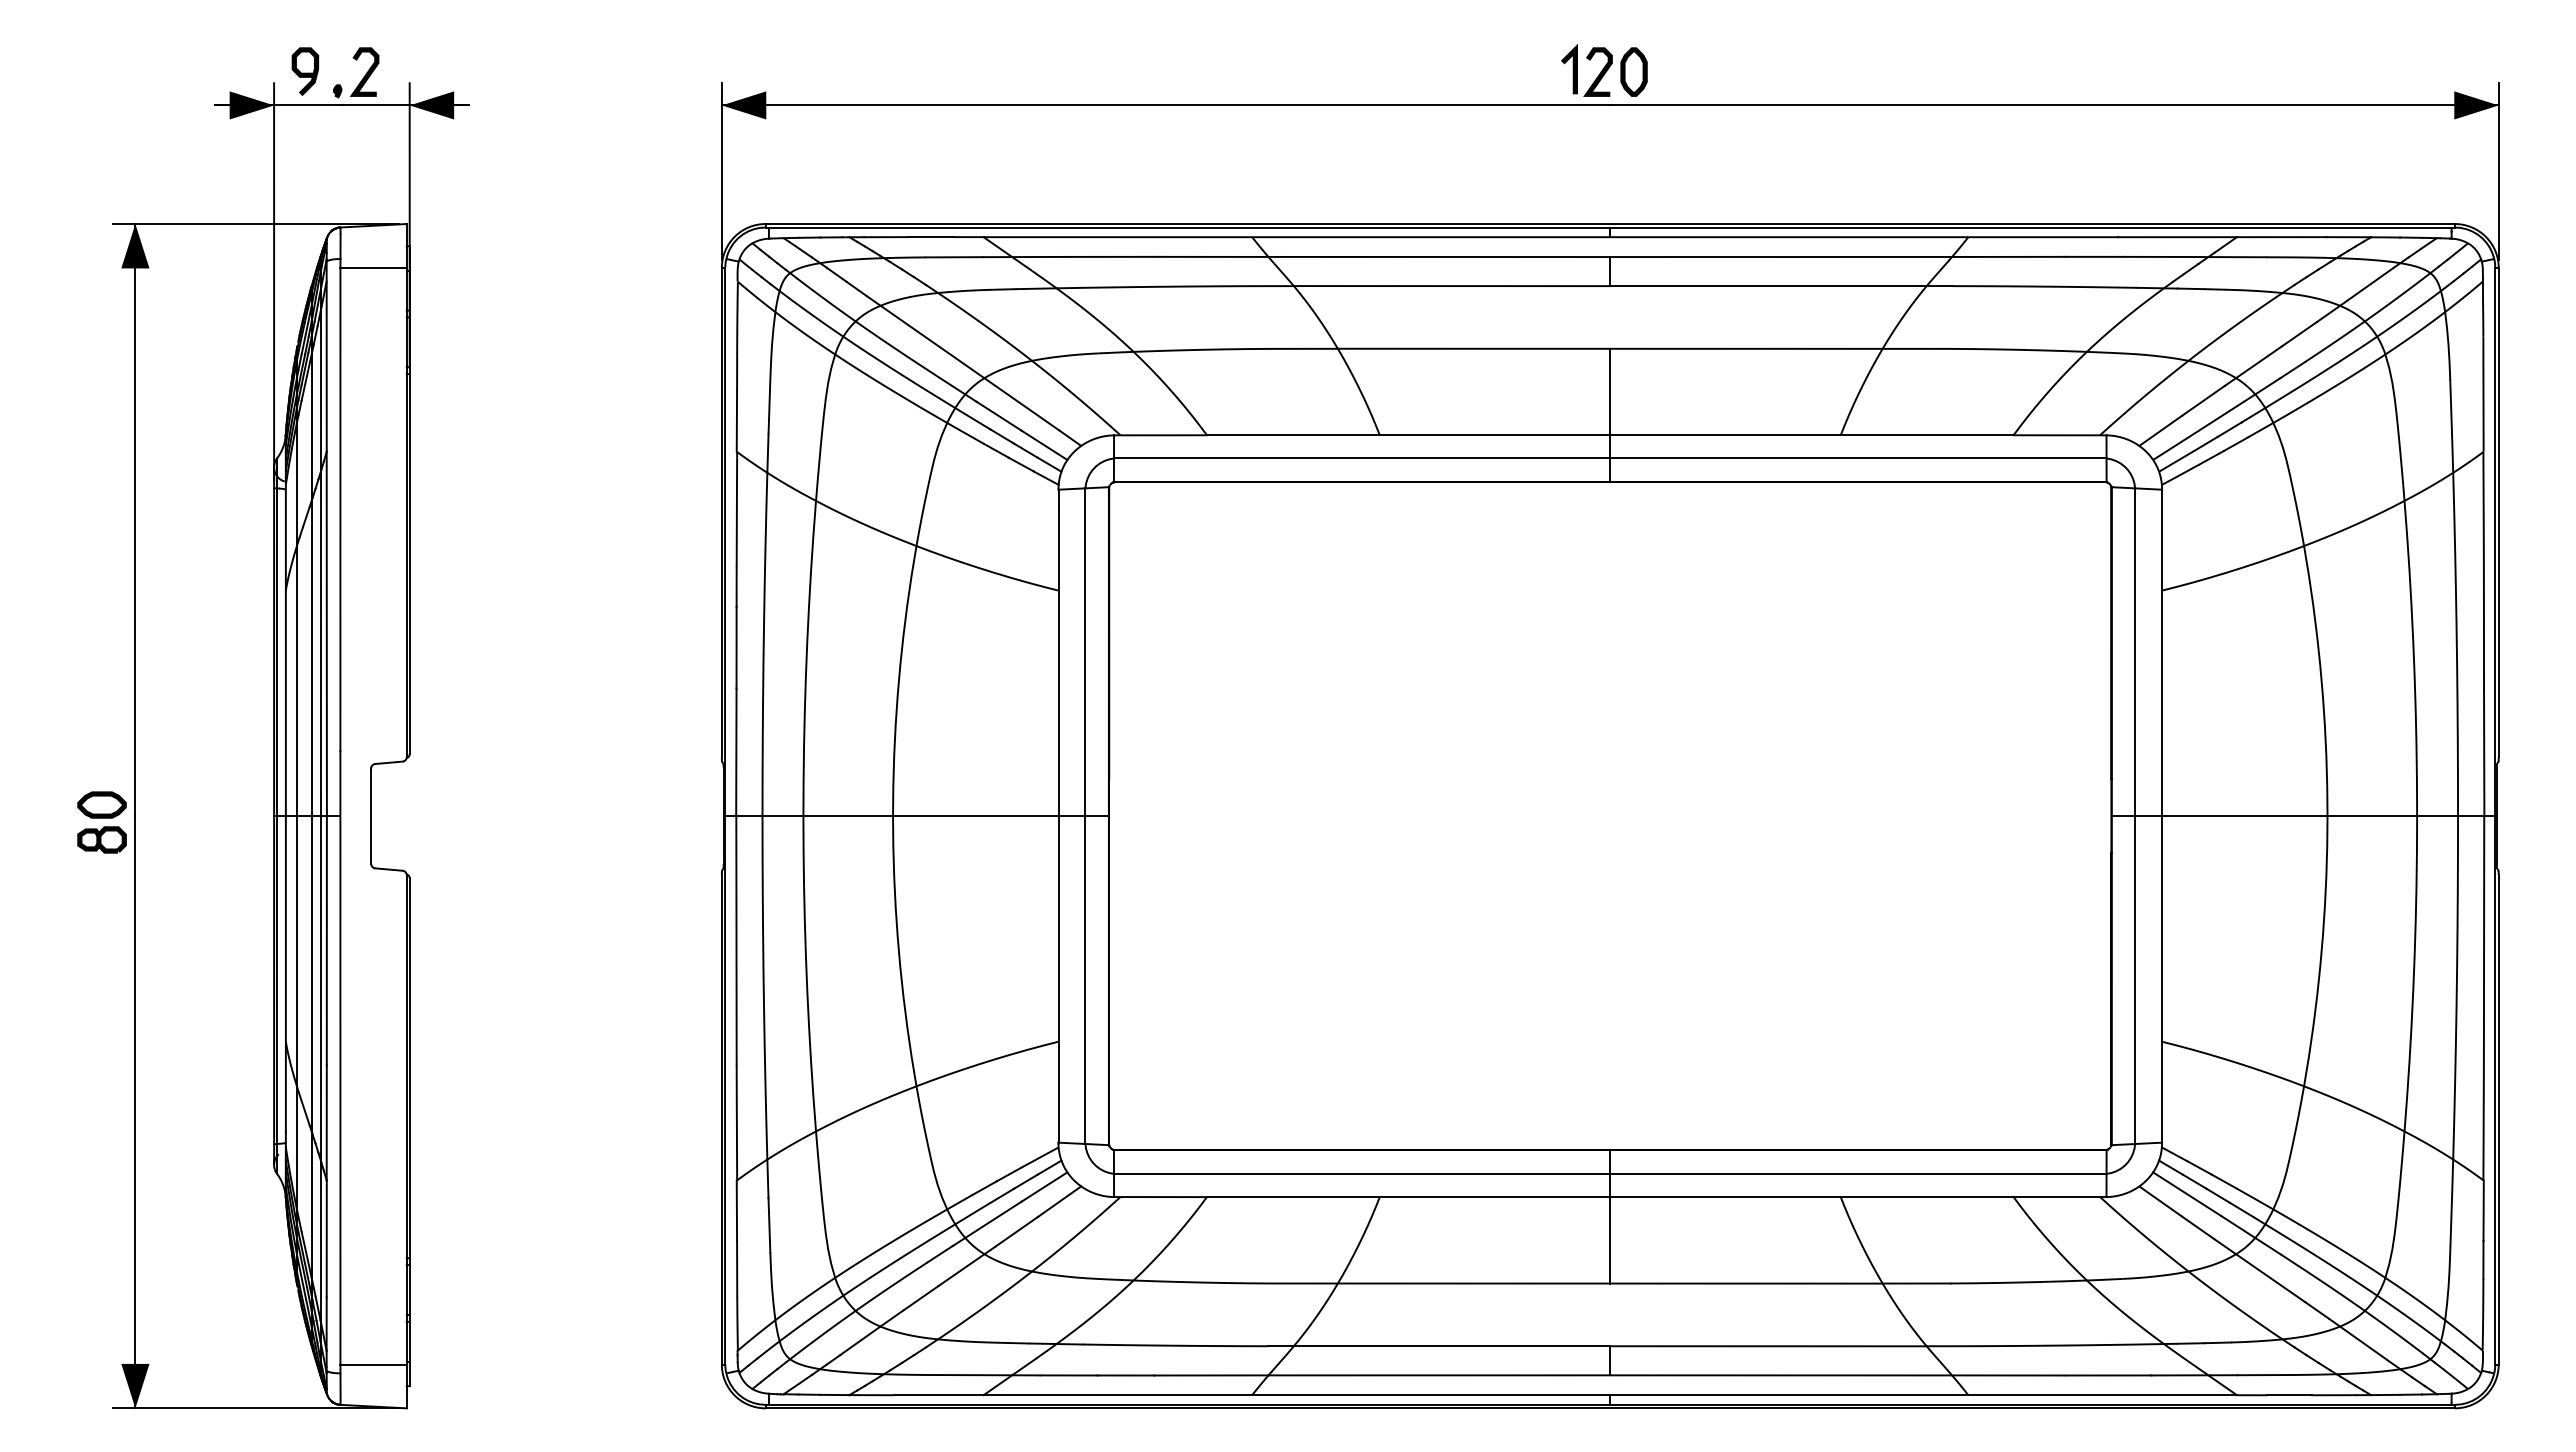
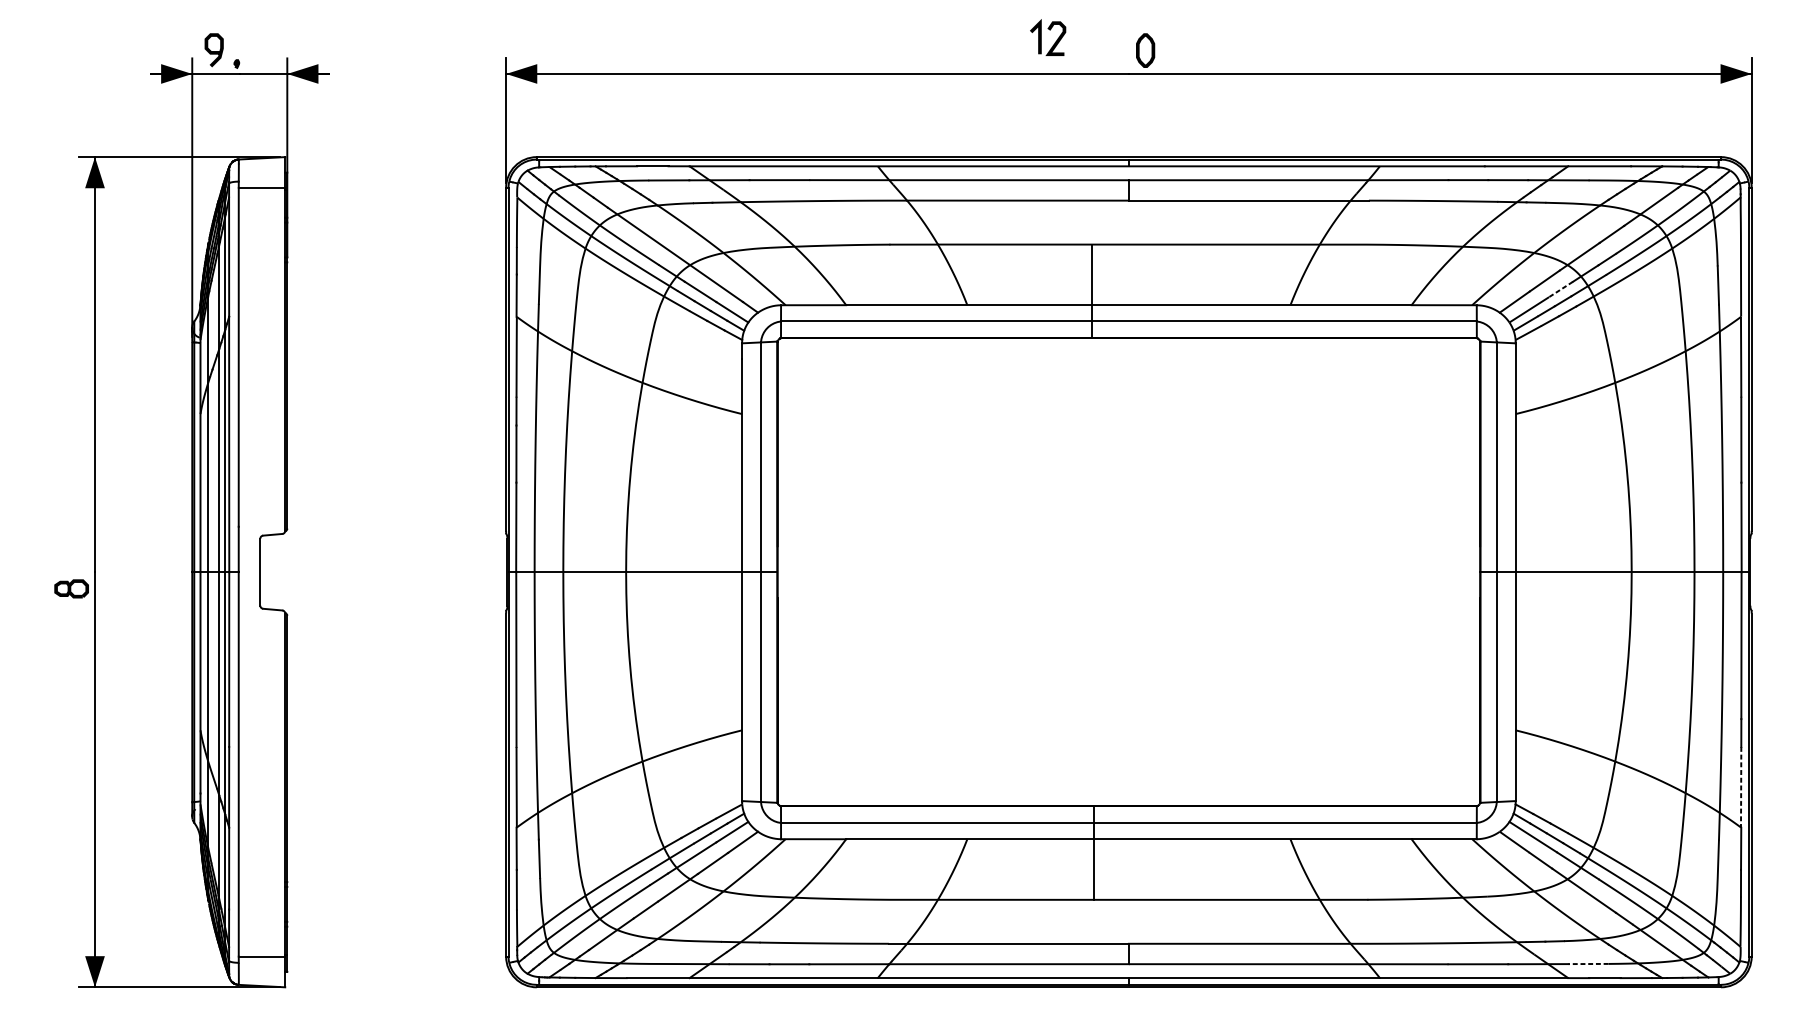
part: (1577, 70) -> (1041, 37), moved
curve: (366, 72) -> (257, 50), removed
line: (2226, 413) -> (1560, 289), solid -> dashed
line: (1610, 415) -> (1092, 291), moved
part: (101, 804) -> (71, 564), removed
line: (2483, 1123) -> (1741, 787), solid -> dashed
line: (1610, 1216) -> (1094, 852), moved
line: (2265, 1375) -> (1588, 964), solid -> dashed

